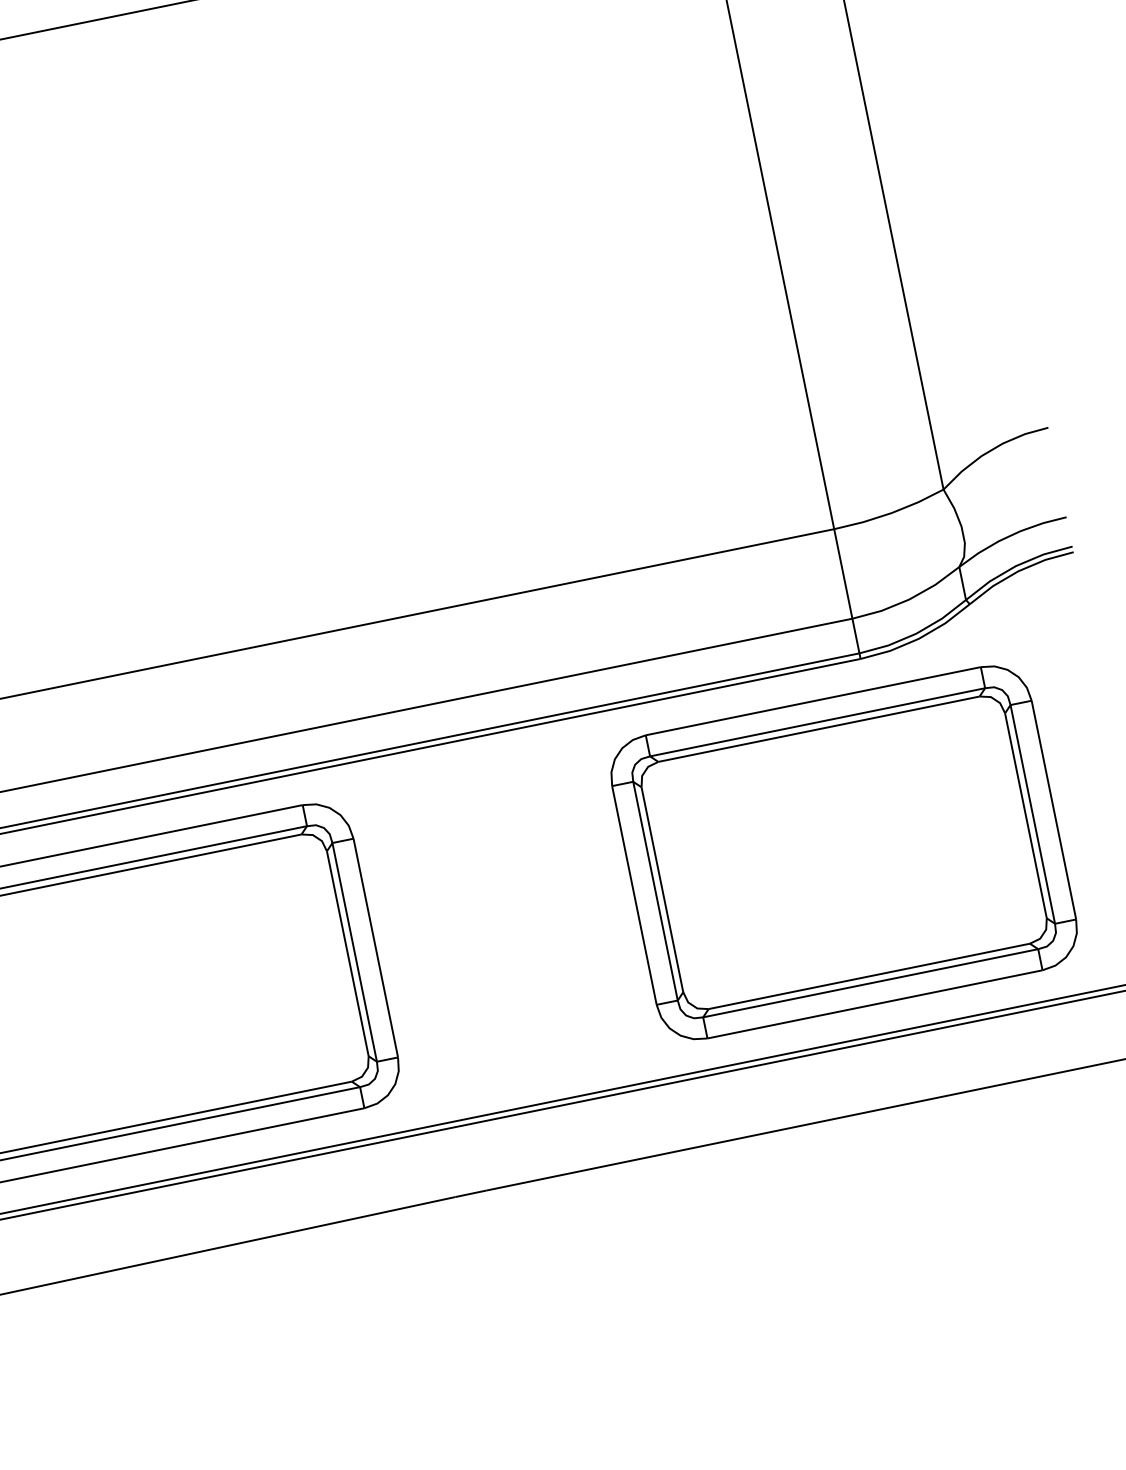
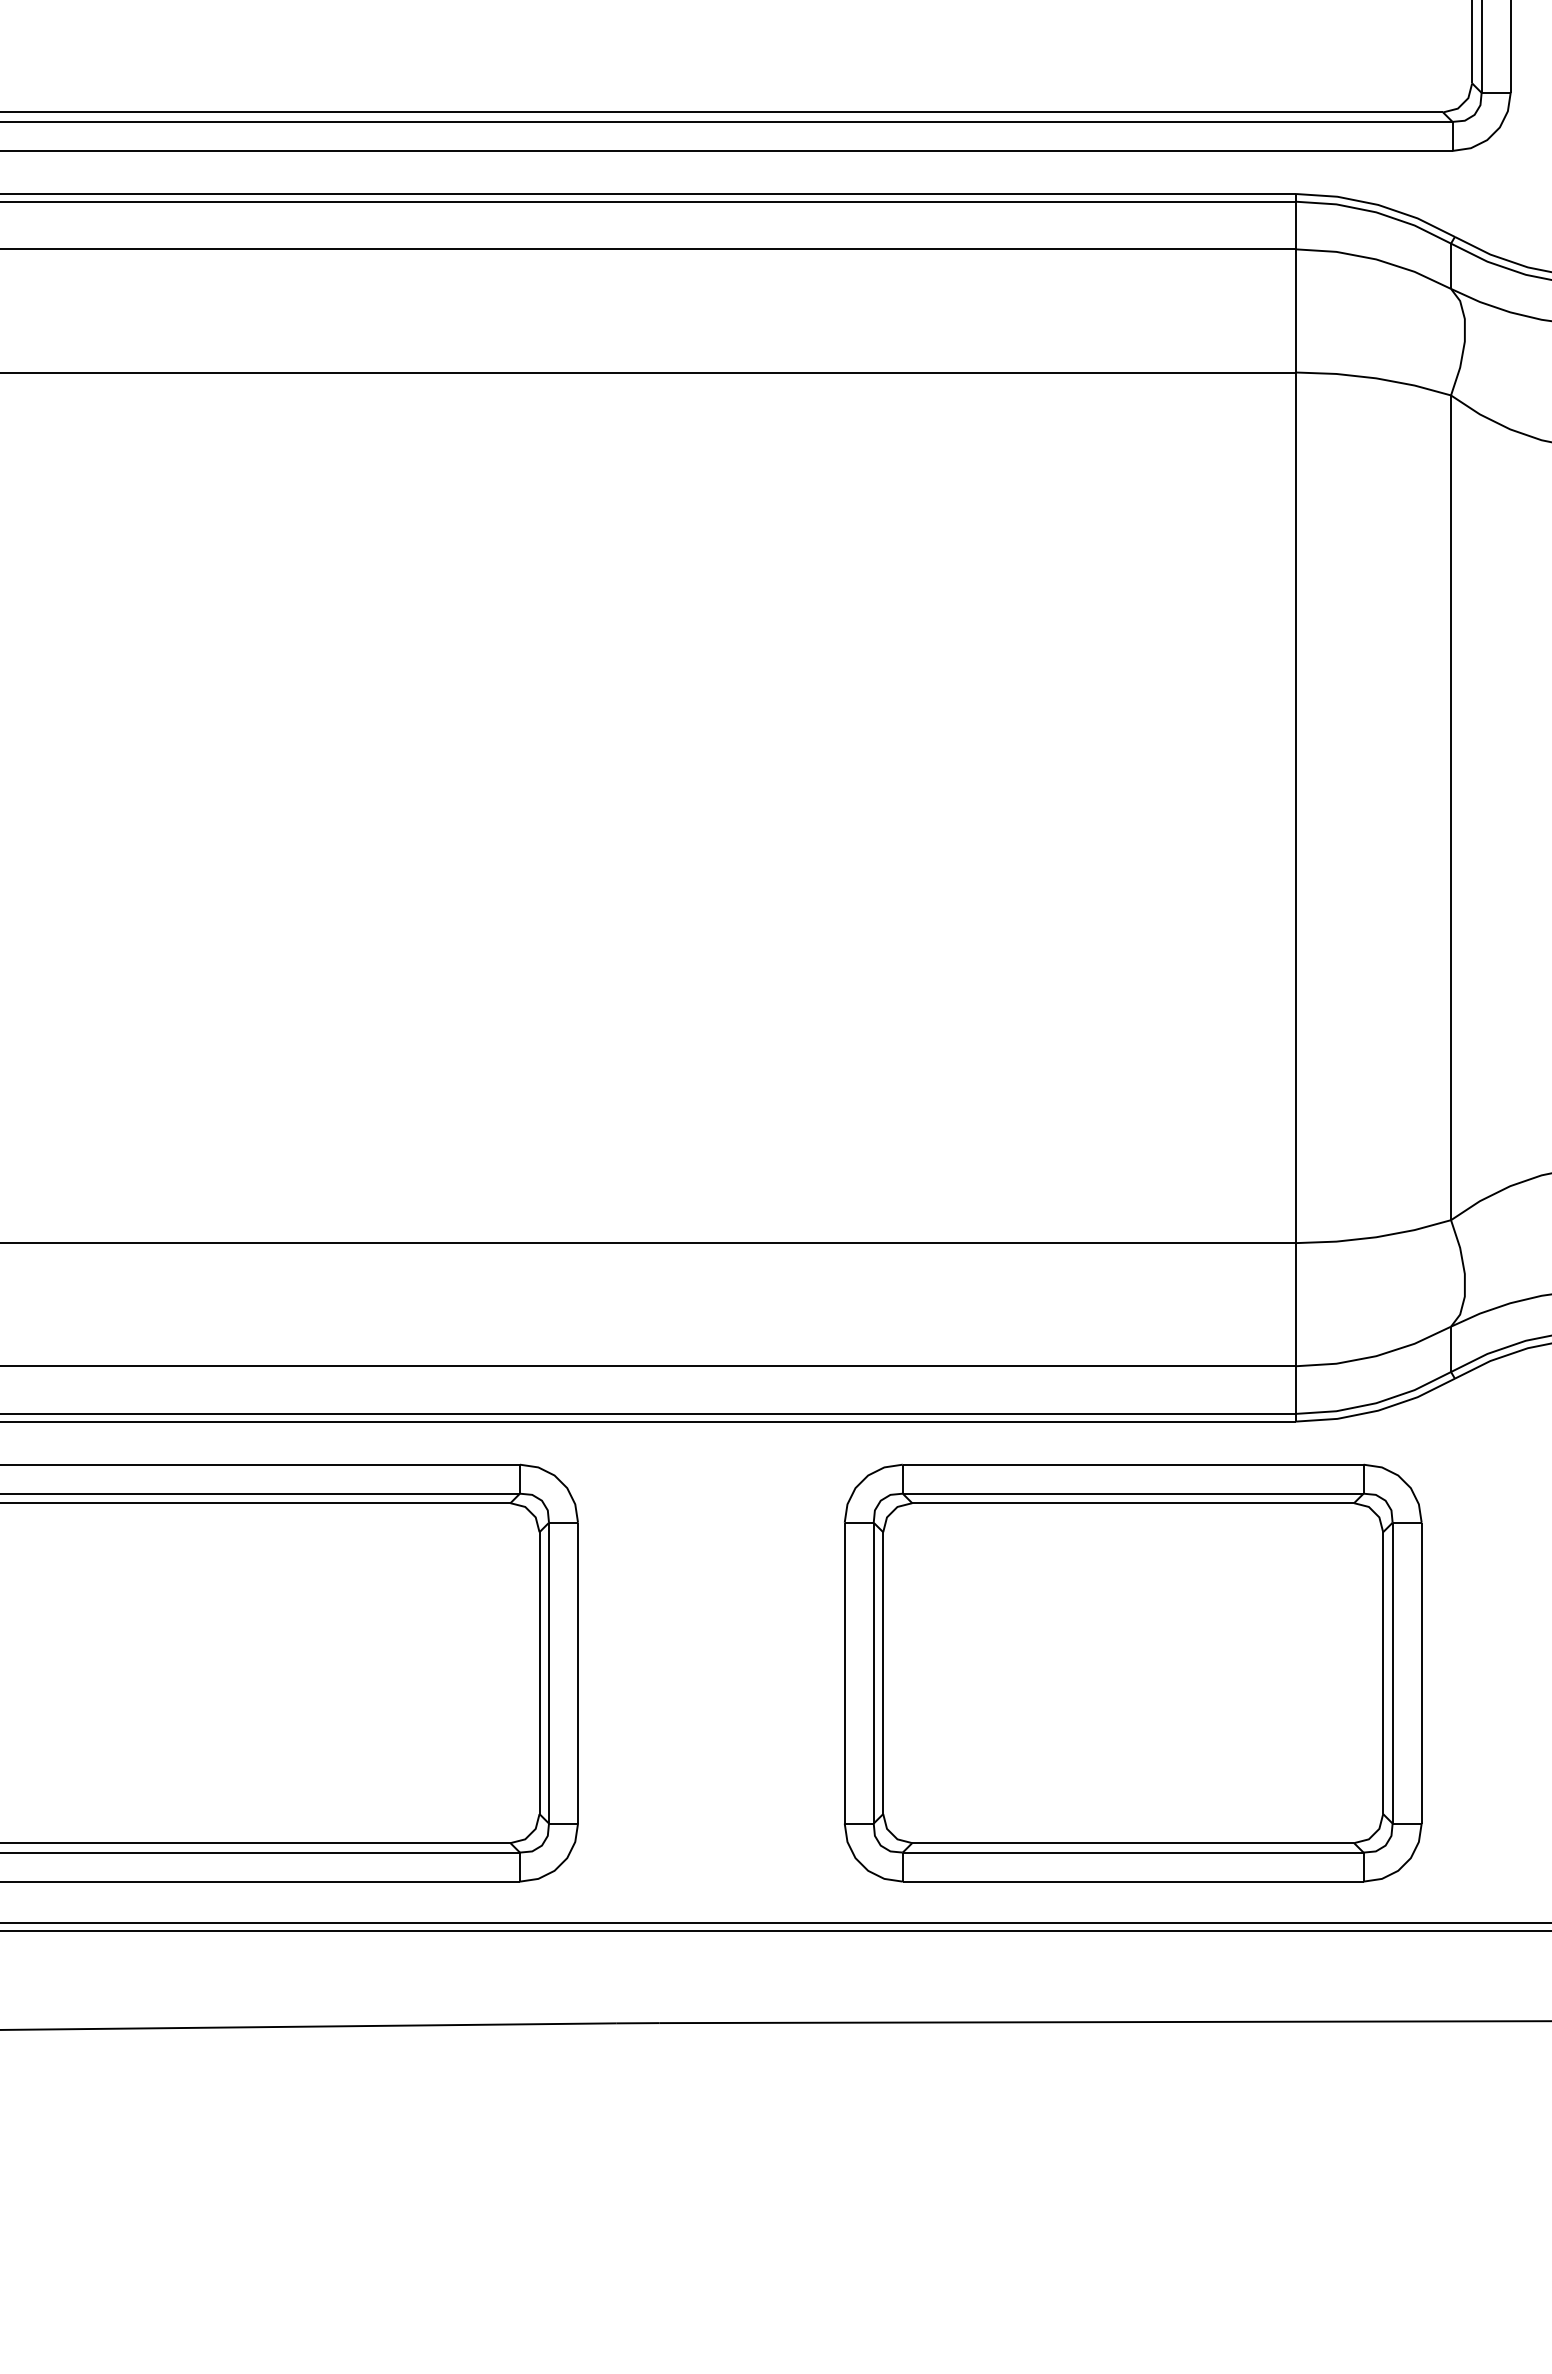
part: (844, 852) -> (1133, 1672), moved

